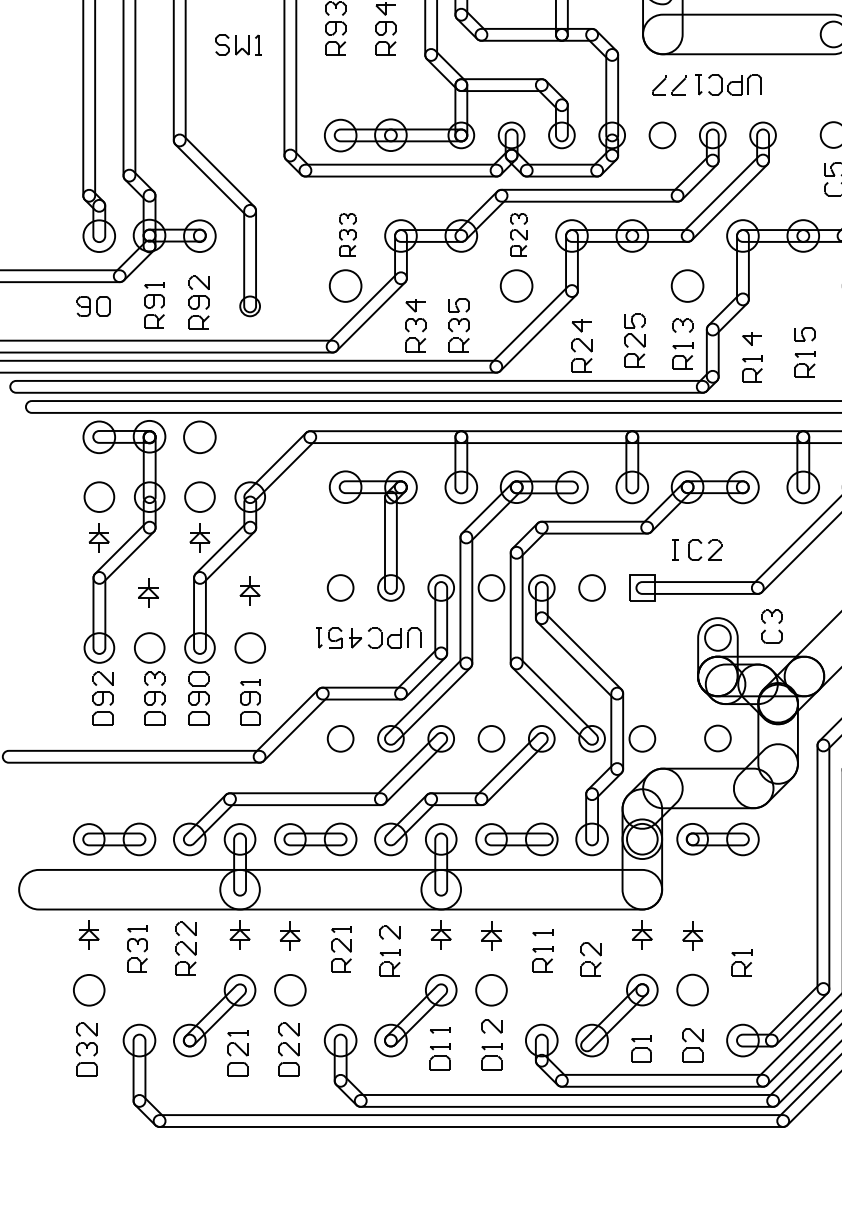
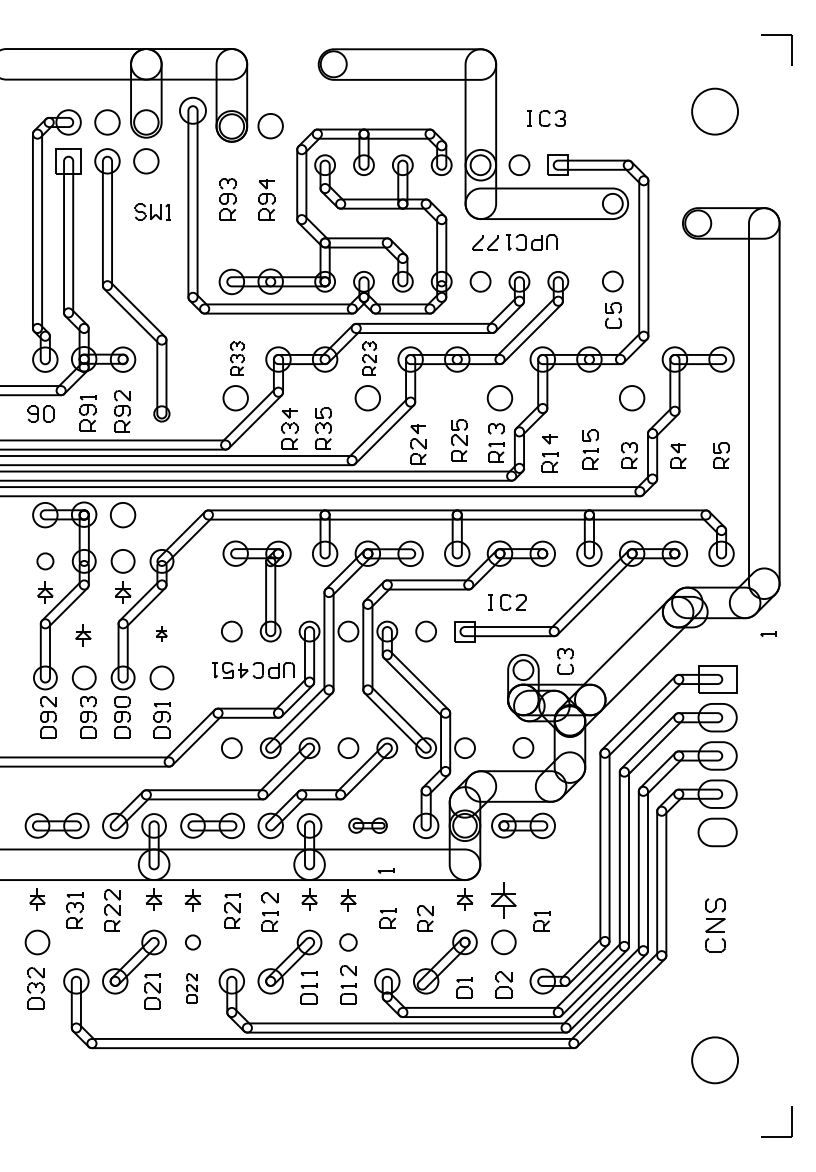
part: (99, 497) -> (45, 561), size x0.7
part: (249, 590) -> (161, 633), size x0.7
part: (516, 838) -> (367, 825), size x0.6
part: (542, 932) -> (385, 870), moved
part: (692, 935) -> (503, 900), size x1.6
part: (289, 990) -> (192, 942), size x0.6
part: (491, 990) -> (348, 942), size x0.7
part: (288, 1049) -> (191, 988), size x0.7

